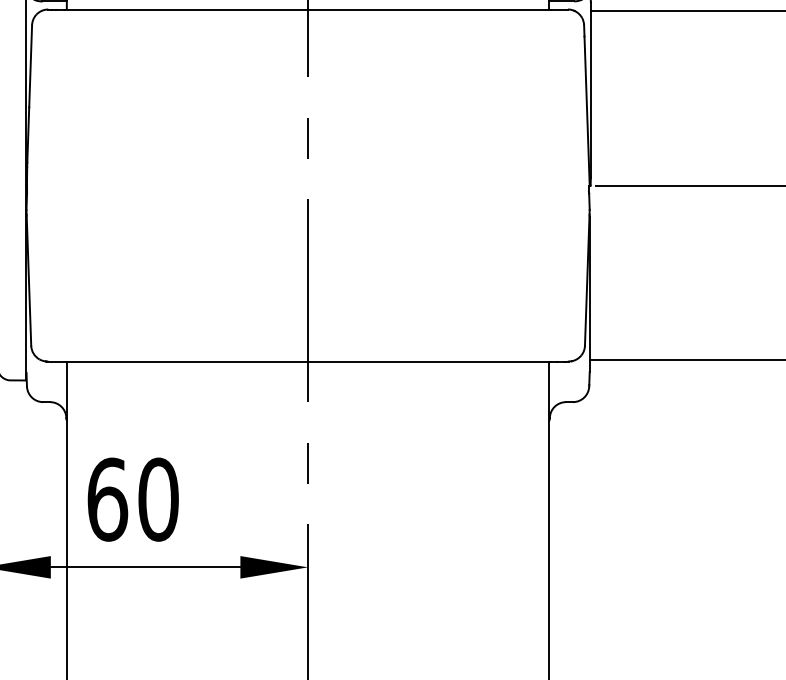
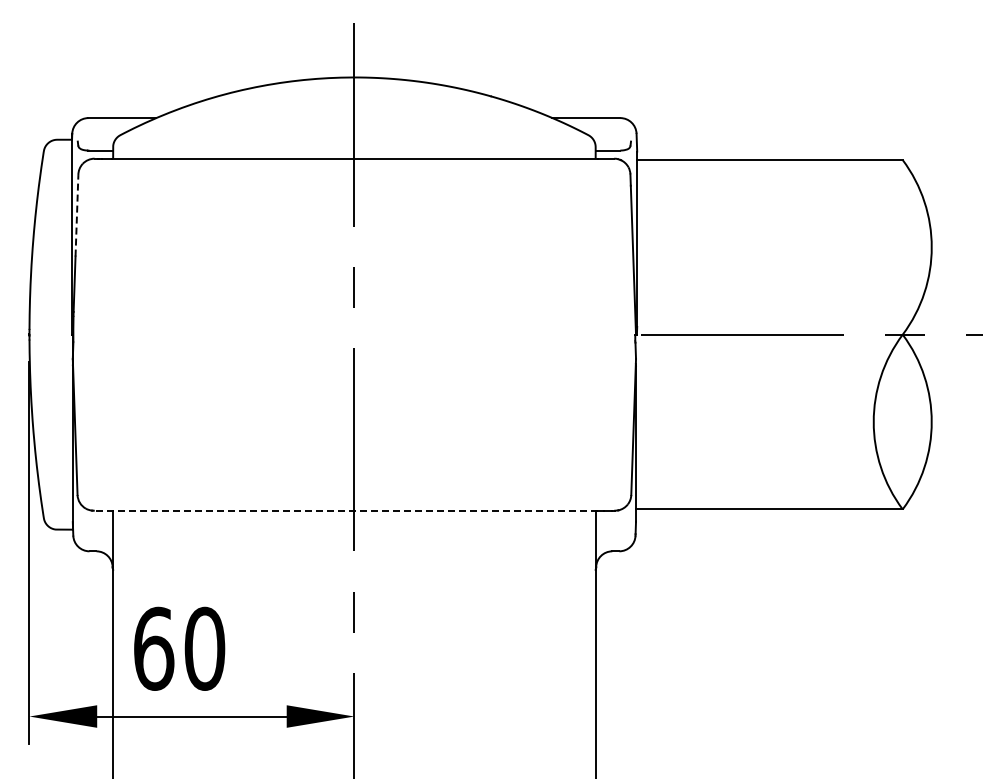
line: (30, 66) -> (76, 215), solid -> dashed
line: (299, 361) -> (345, 510), solid -> dashed

